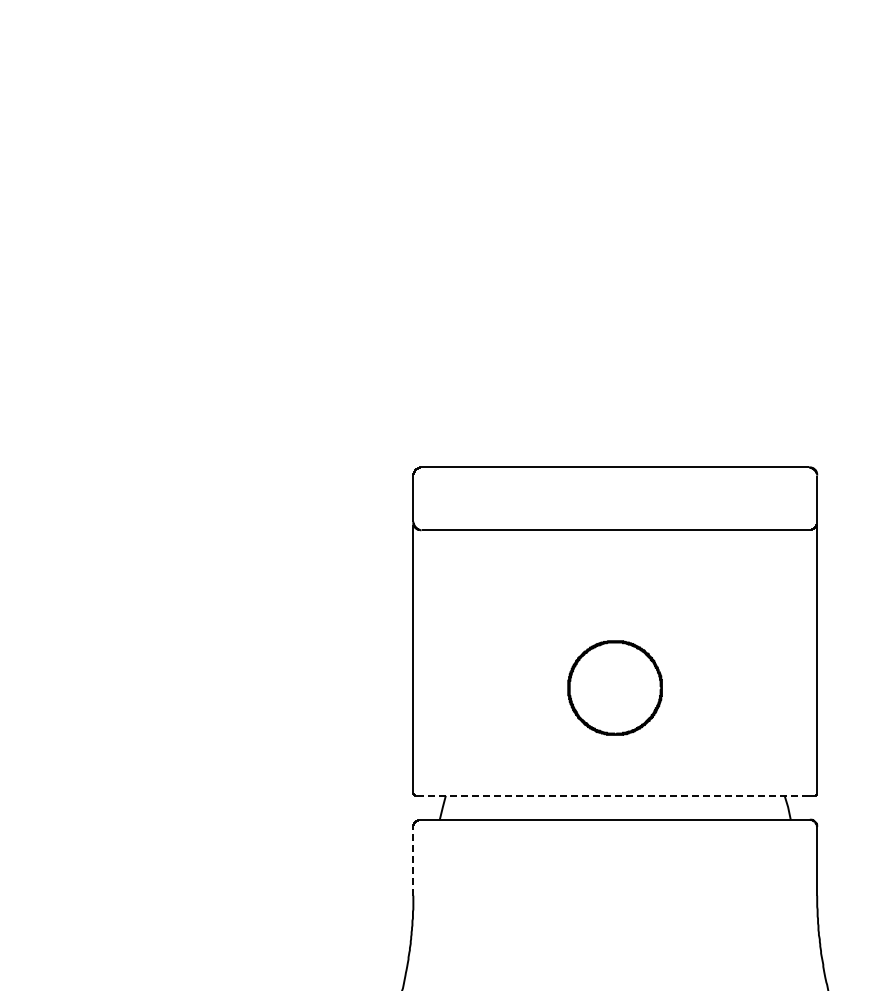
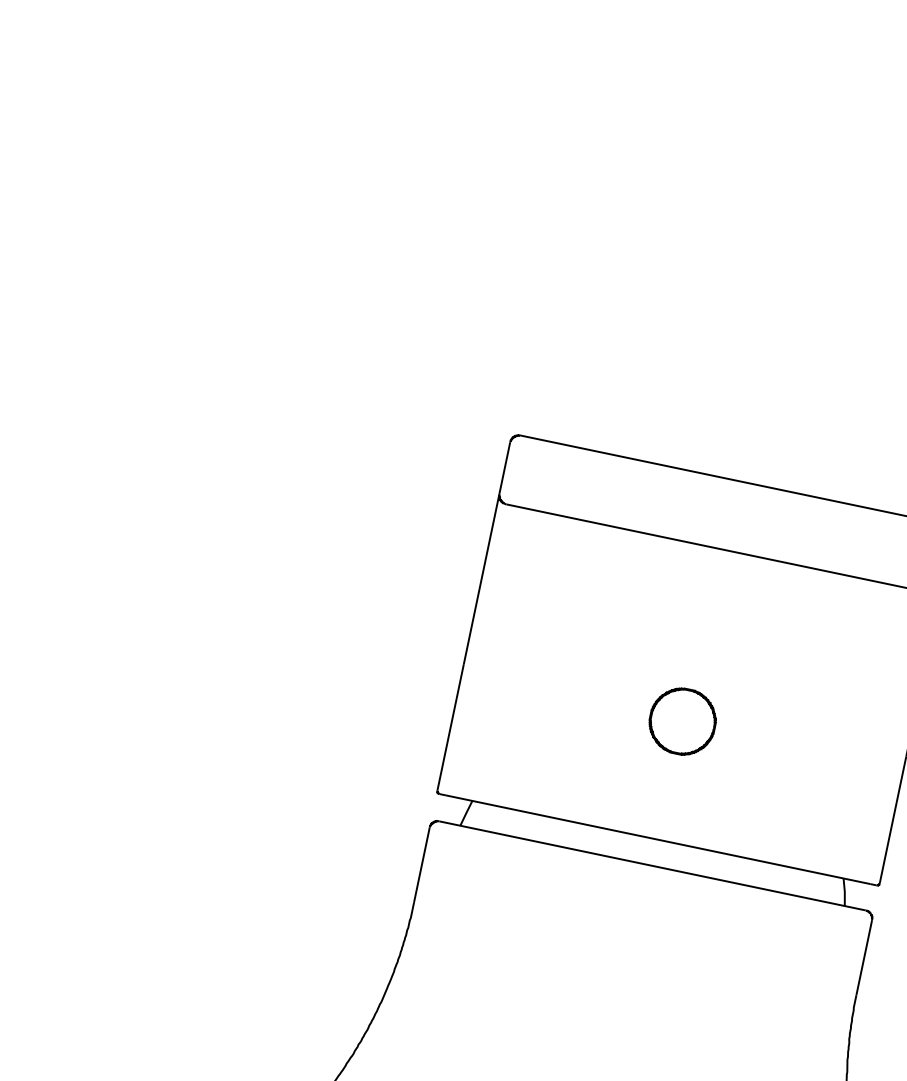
part: (615, 687) -> (683, 721), size x0.62
line: (615, 795) -> (658, 839), dashed -> solid
line: (413, 860) -> (422, 864), dashed -> solid

